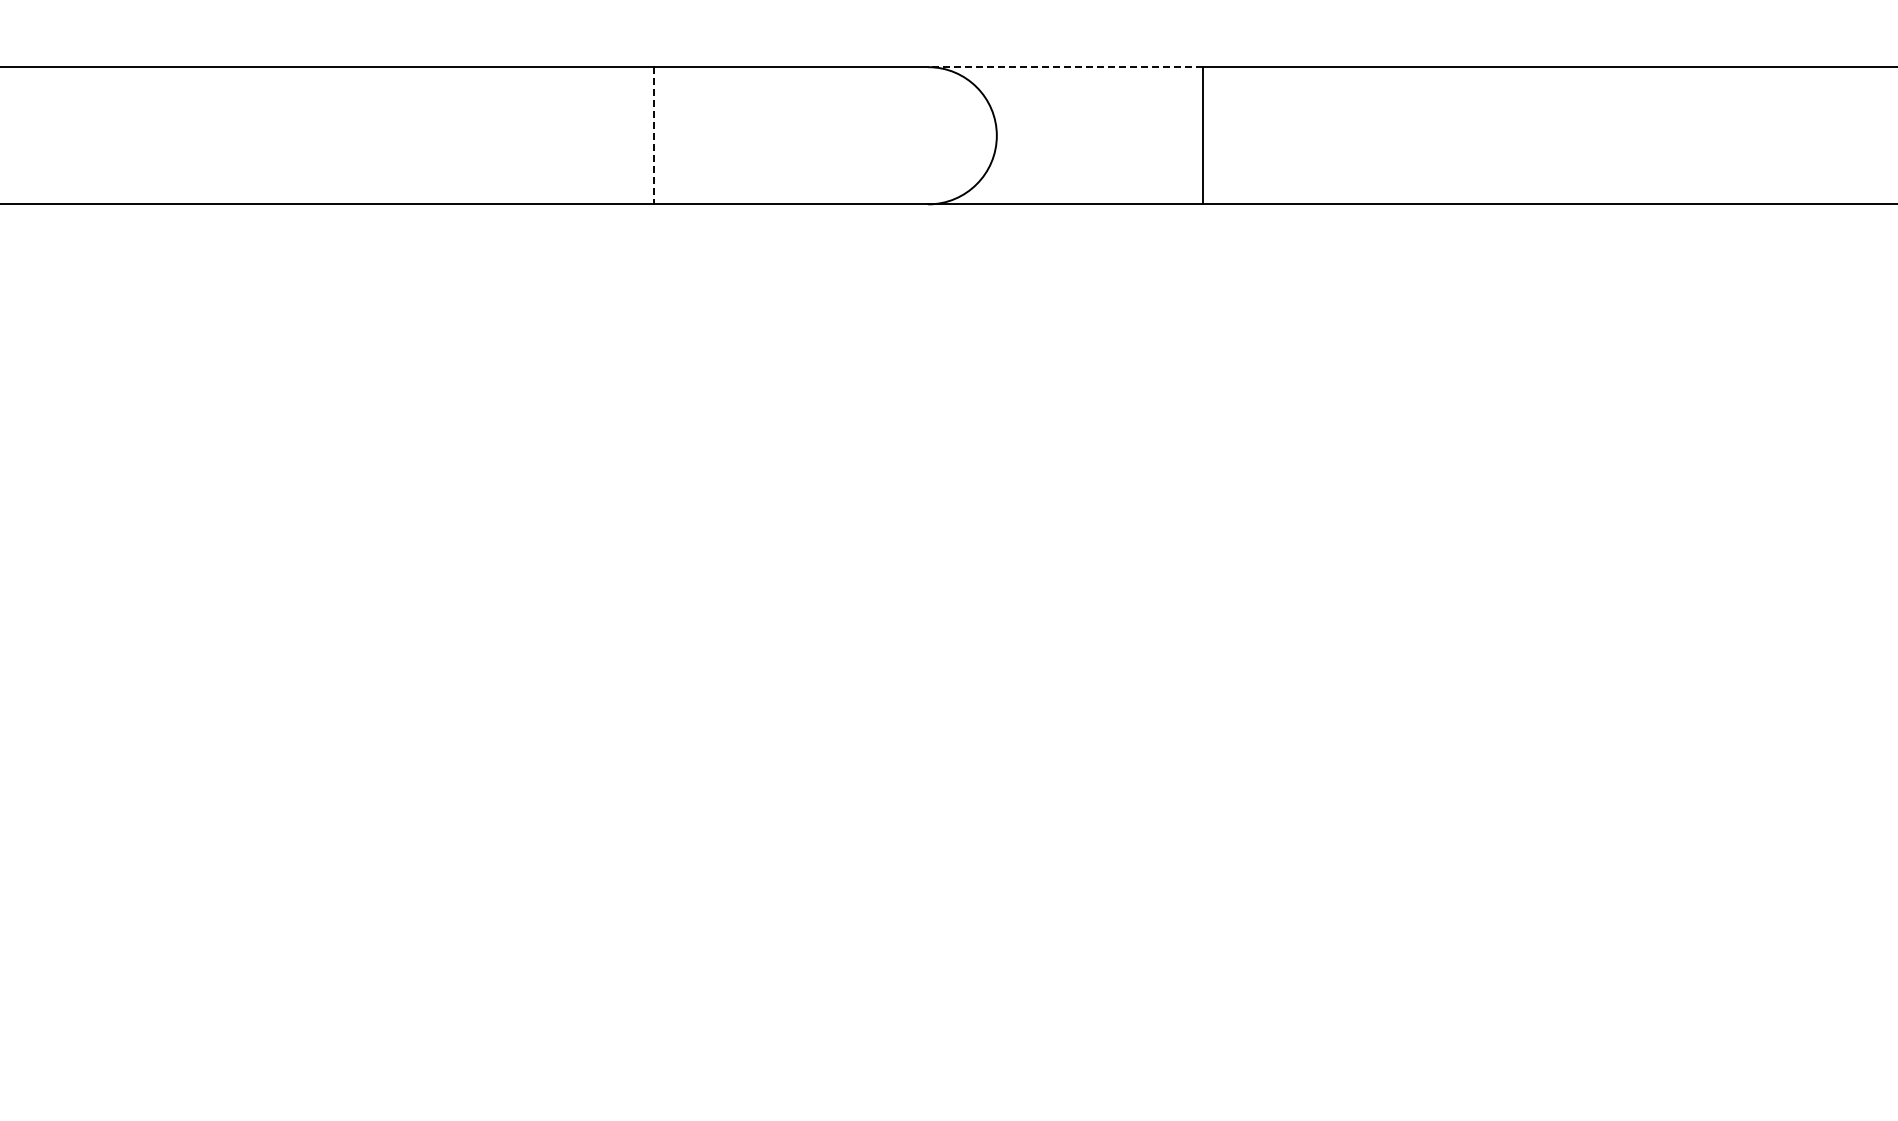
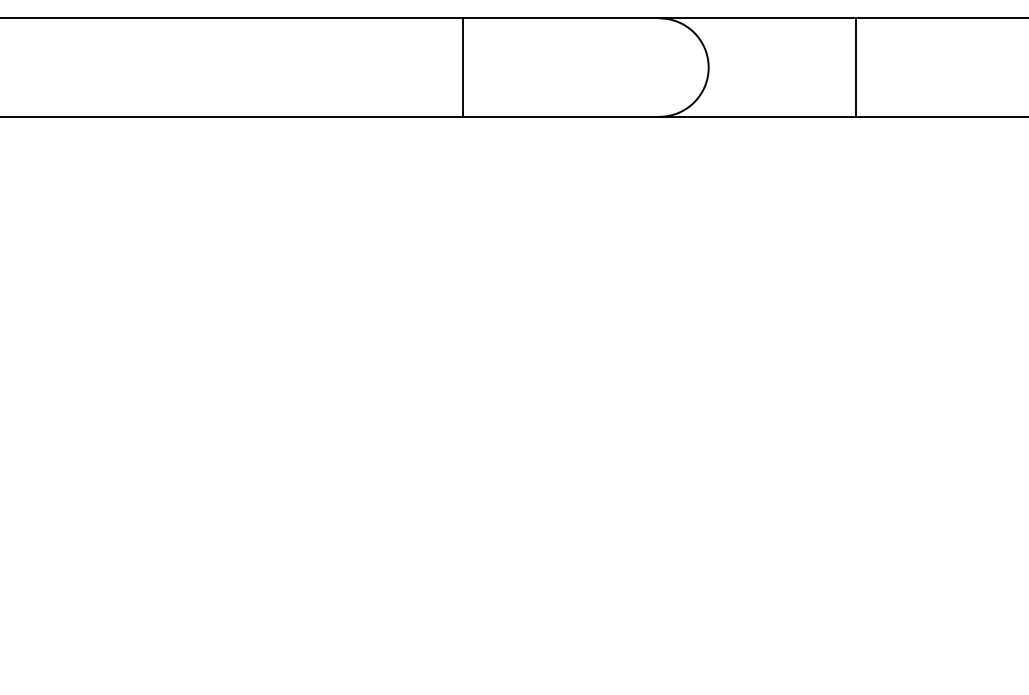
line: (1064, 67) -> (757, 18), dashed -> solid
line: (653, 135) -> (462, 67), dashed -> solid

